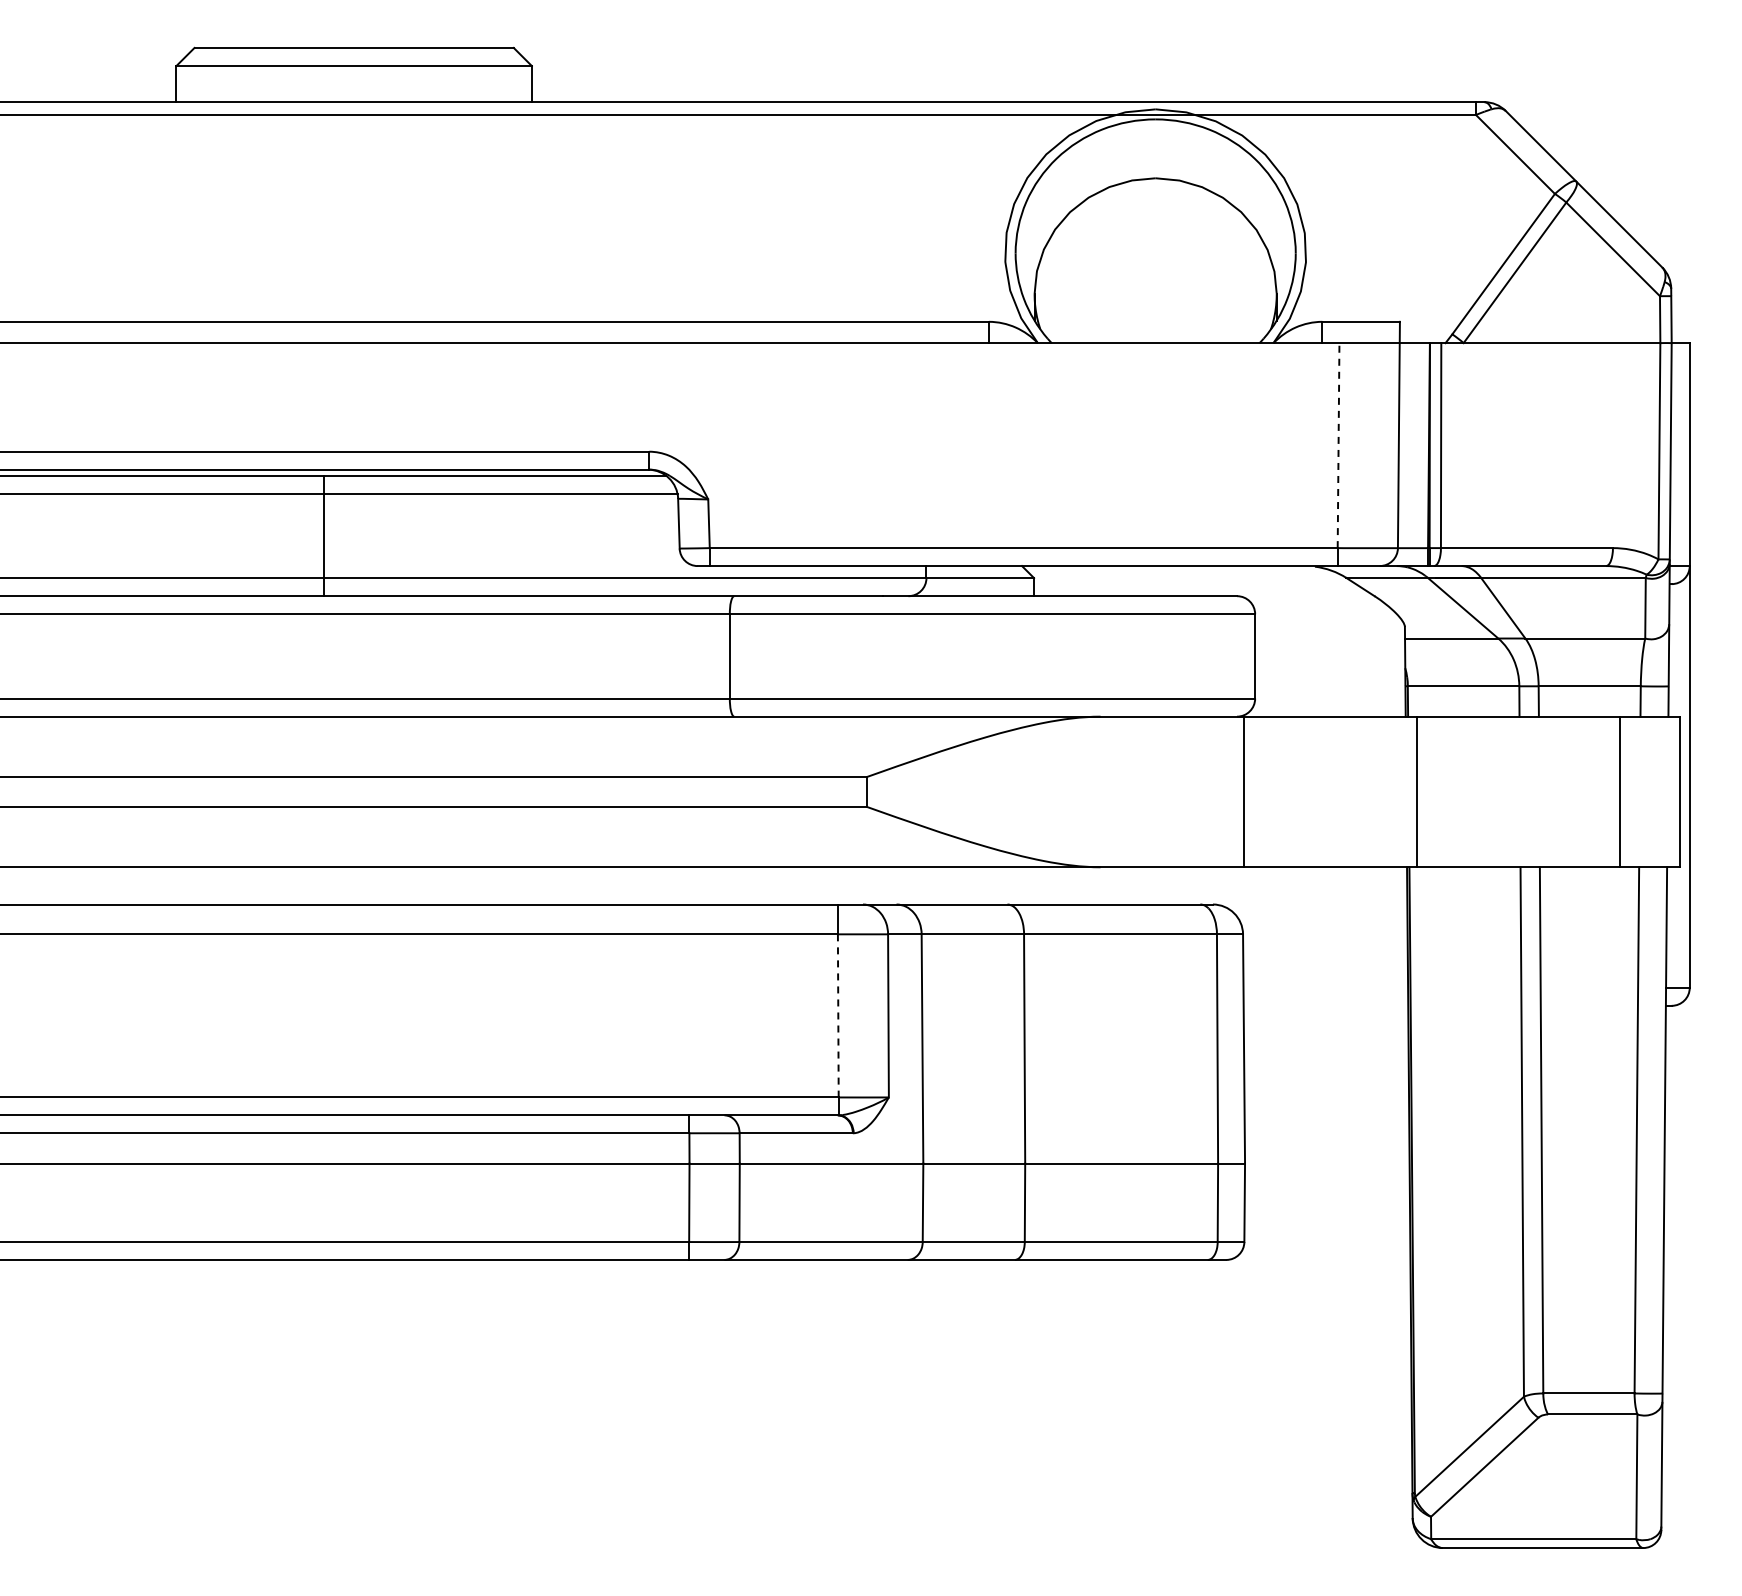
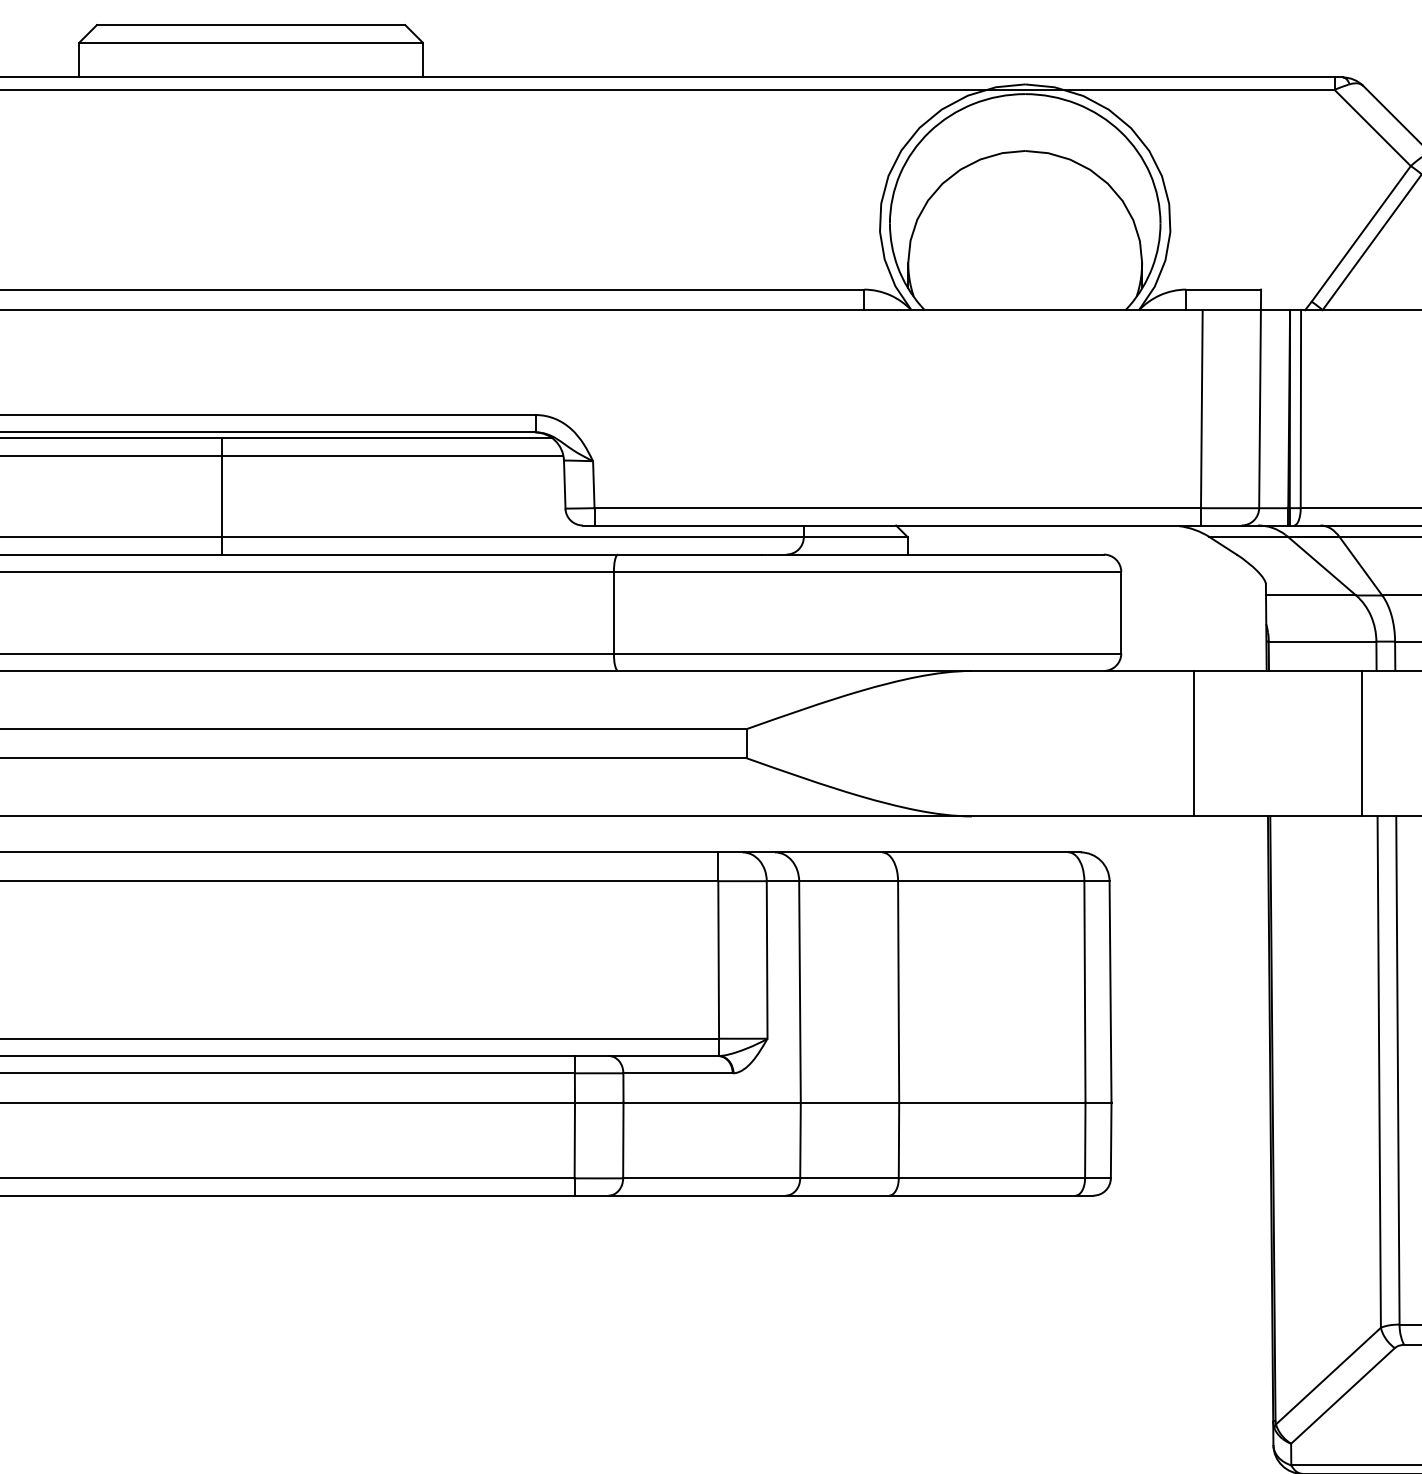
line: (1338, 445) -> (1201, 409), dashed -> solid
line: (1243, 791) -> (1194, 743), moved
line: (1416, 791) -> (1362, 743), moved
line: (838, 1015) -> (718, 959), dashed -> solid

